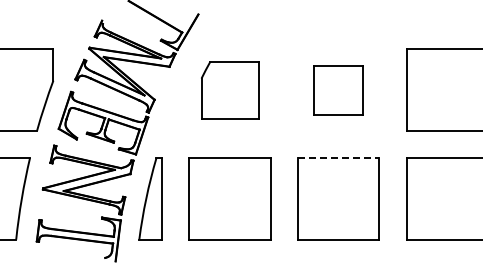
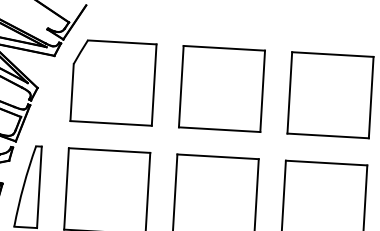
part: (229, 89) -> (112, 82), size x1.43
part: (338, 89) -> (221, 88), size x1.67
line: (338, 158) -> (217, 157), dashed -> solid

